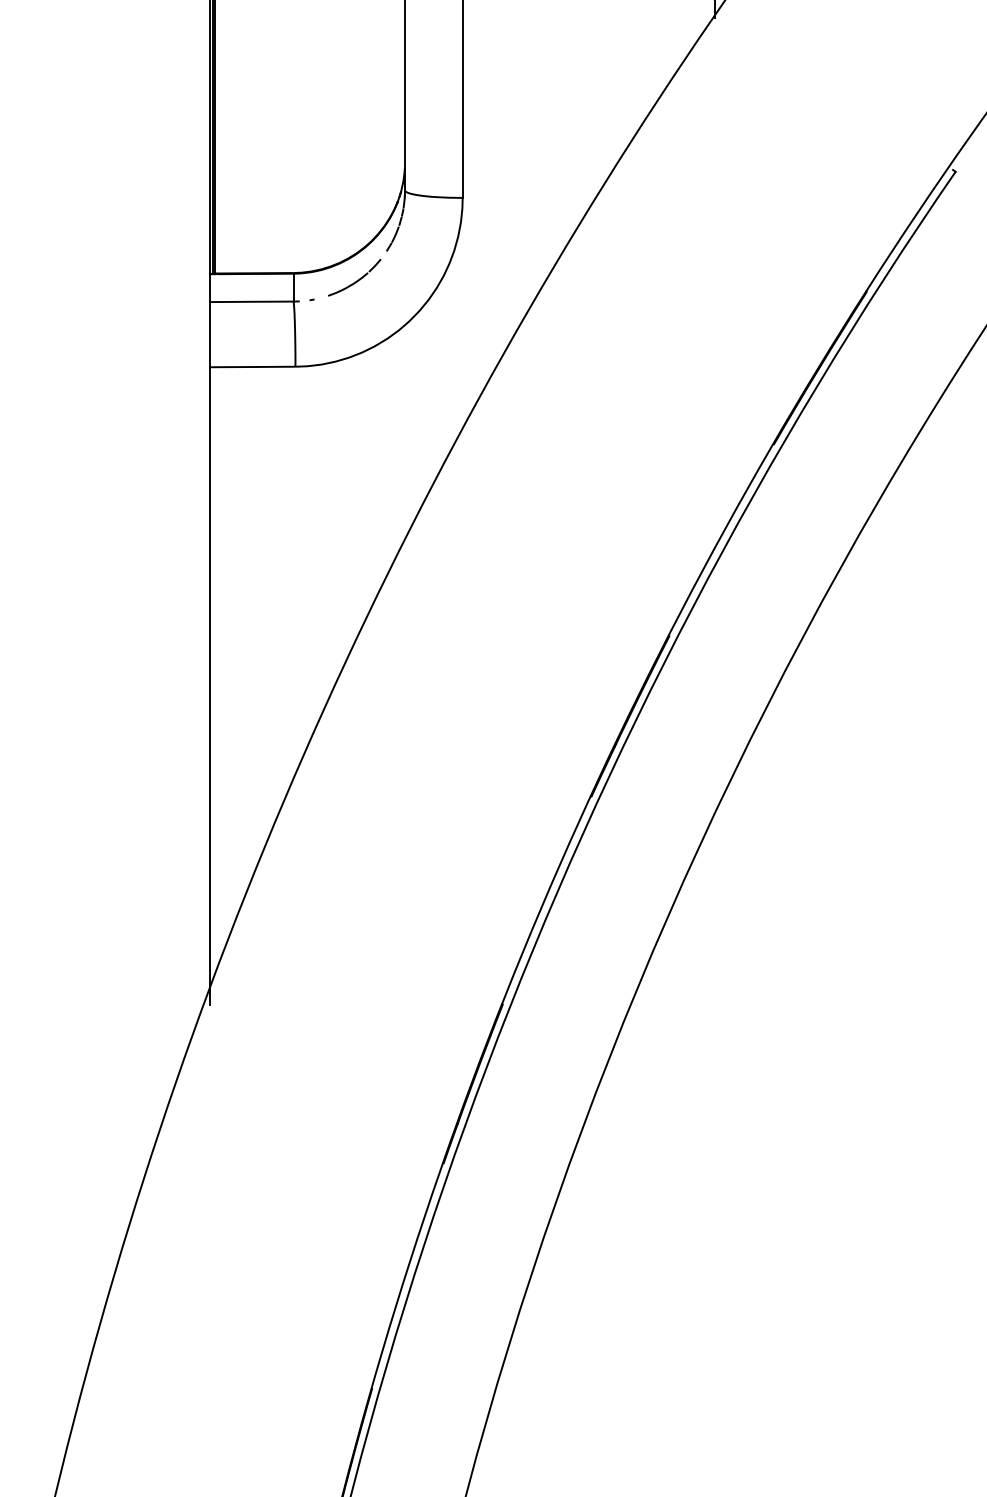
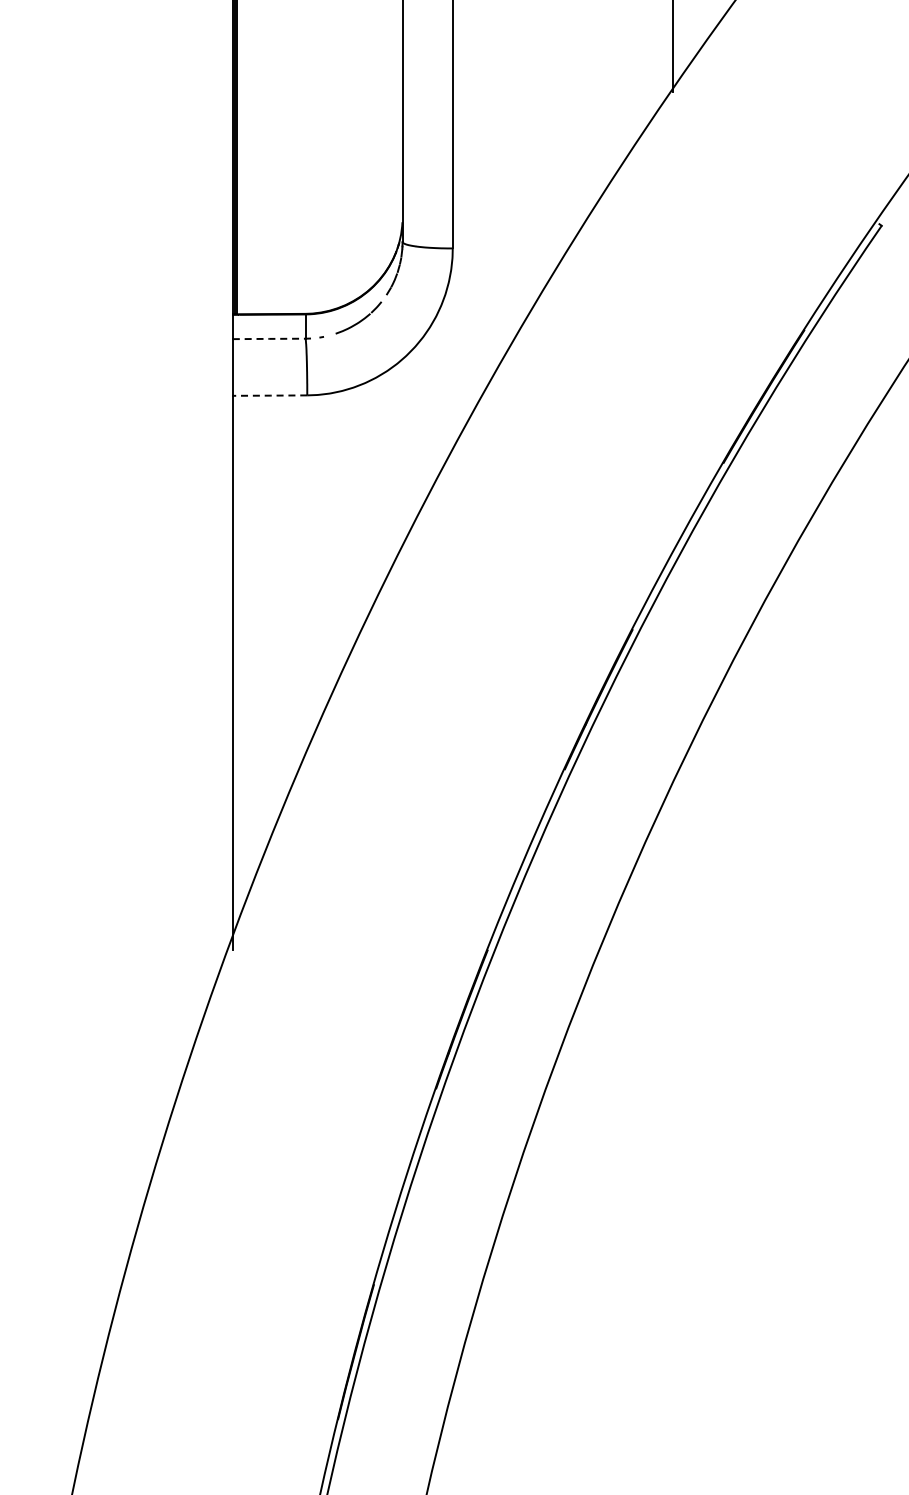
line: (252, 301) -> (269, 338), solid -> dashed
line: (253, 366) -> (270, 395), solid -> dashed

